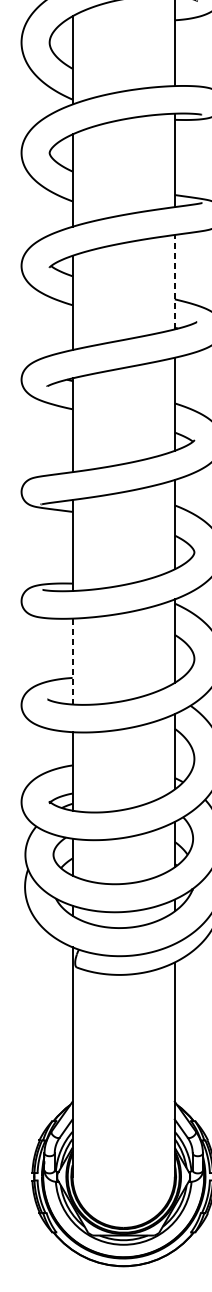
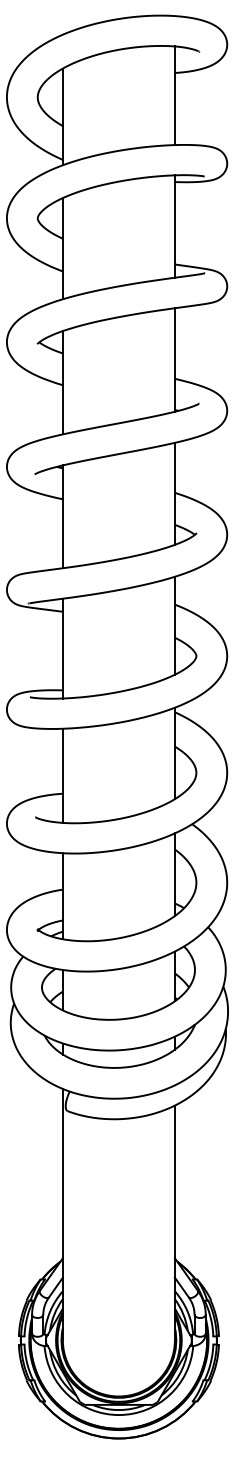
line: (174, 281) -> (174, 359), dashed -> solid
line: (72, 662) -> (62, 776), dashed -> solid

